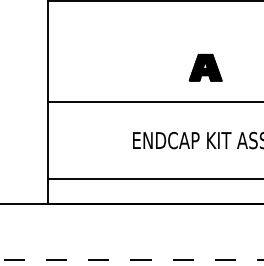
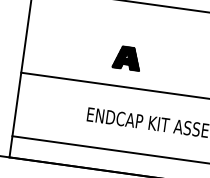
part: (205, 67) -> (127, 57), moved

